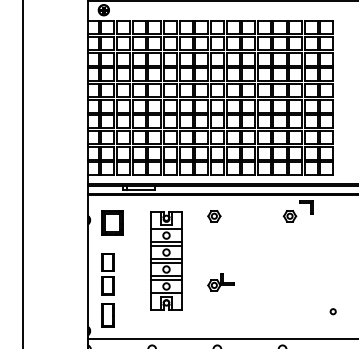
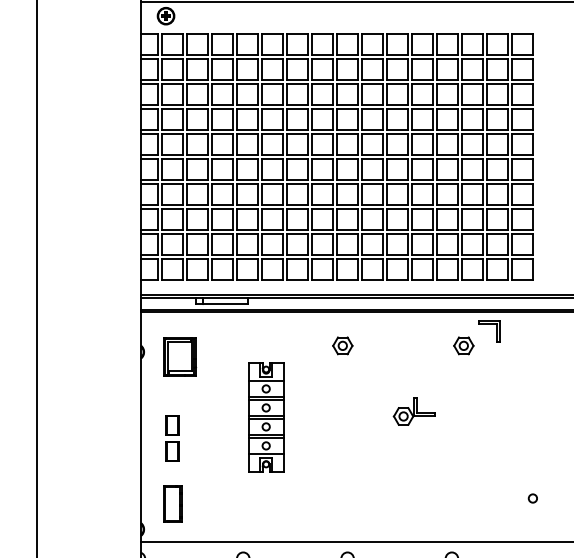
part: (166, 260) -> (266, 416), size x0.7
part: (107, 274) -> (171, 438), size x0.7
part: (220, 282) -> (413, 411), moved

